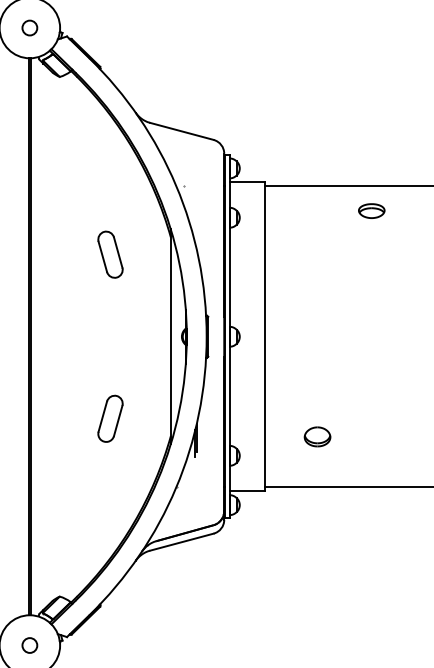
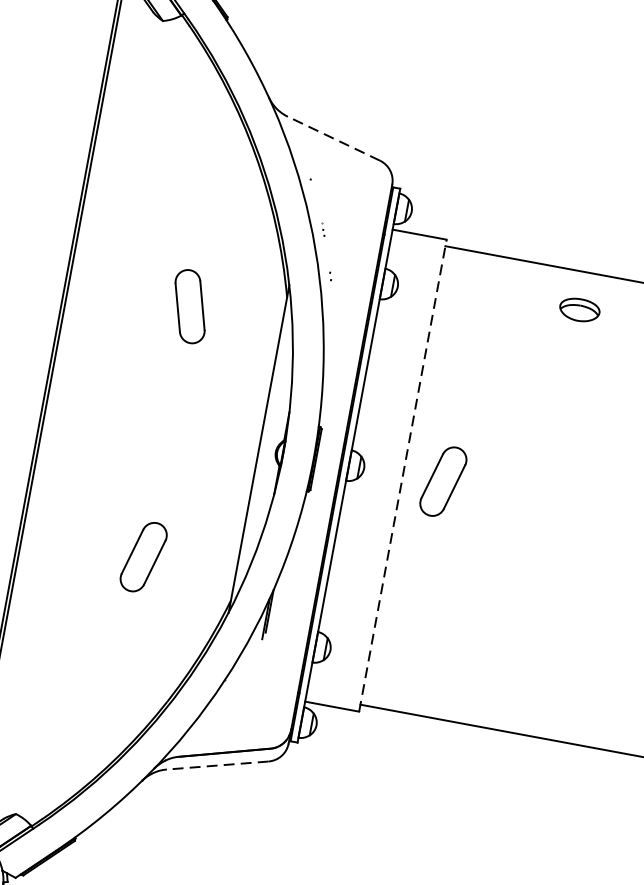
line: (181, 131) -> (333, 138), solid -> dashed
part: (371, 210) -> (579, 309), moved
part: (291, 335) -> (443, 481), added
line: (265, 336) -> (403, 475), solid -> dashed
part: (317, 436) -> (454, 642), removed
line: (181, 542) -> (217, 765), solid -> dashed

